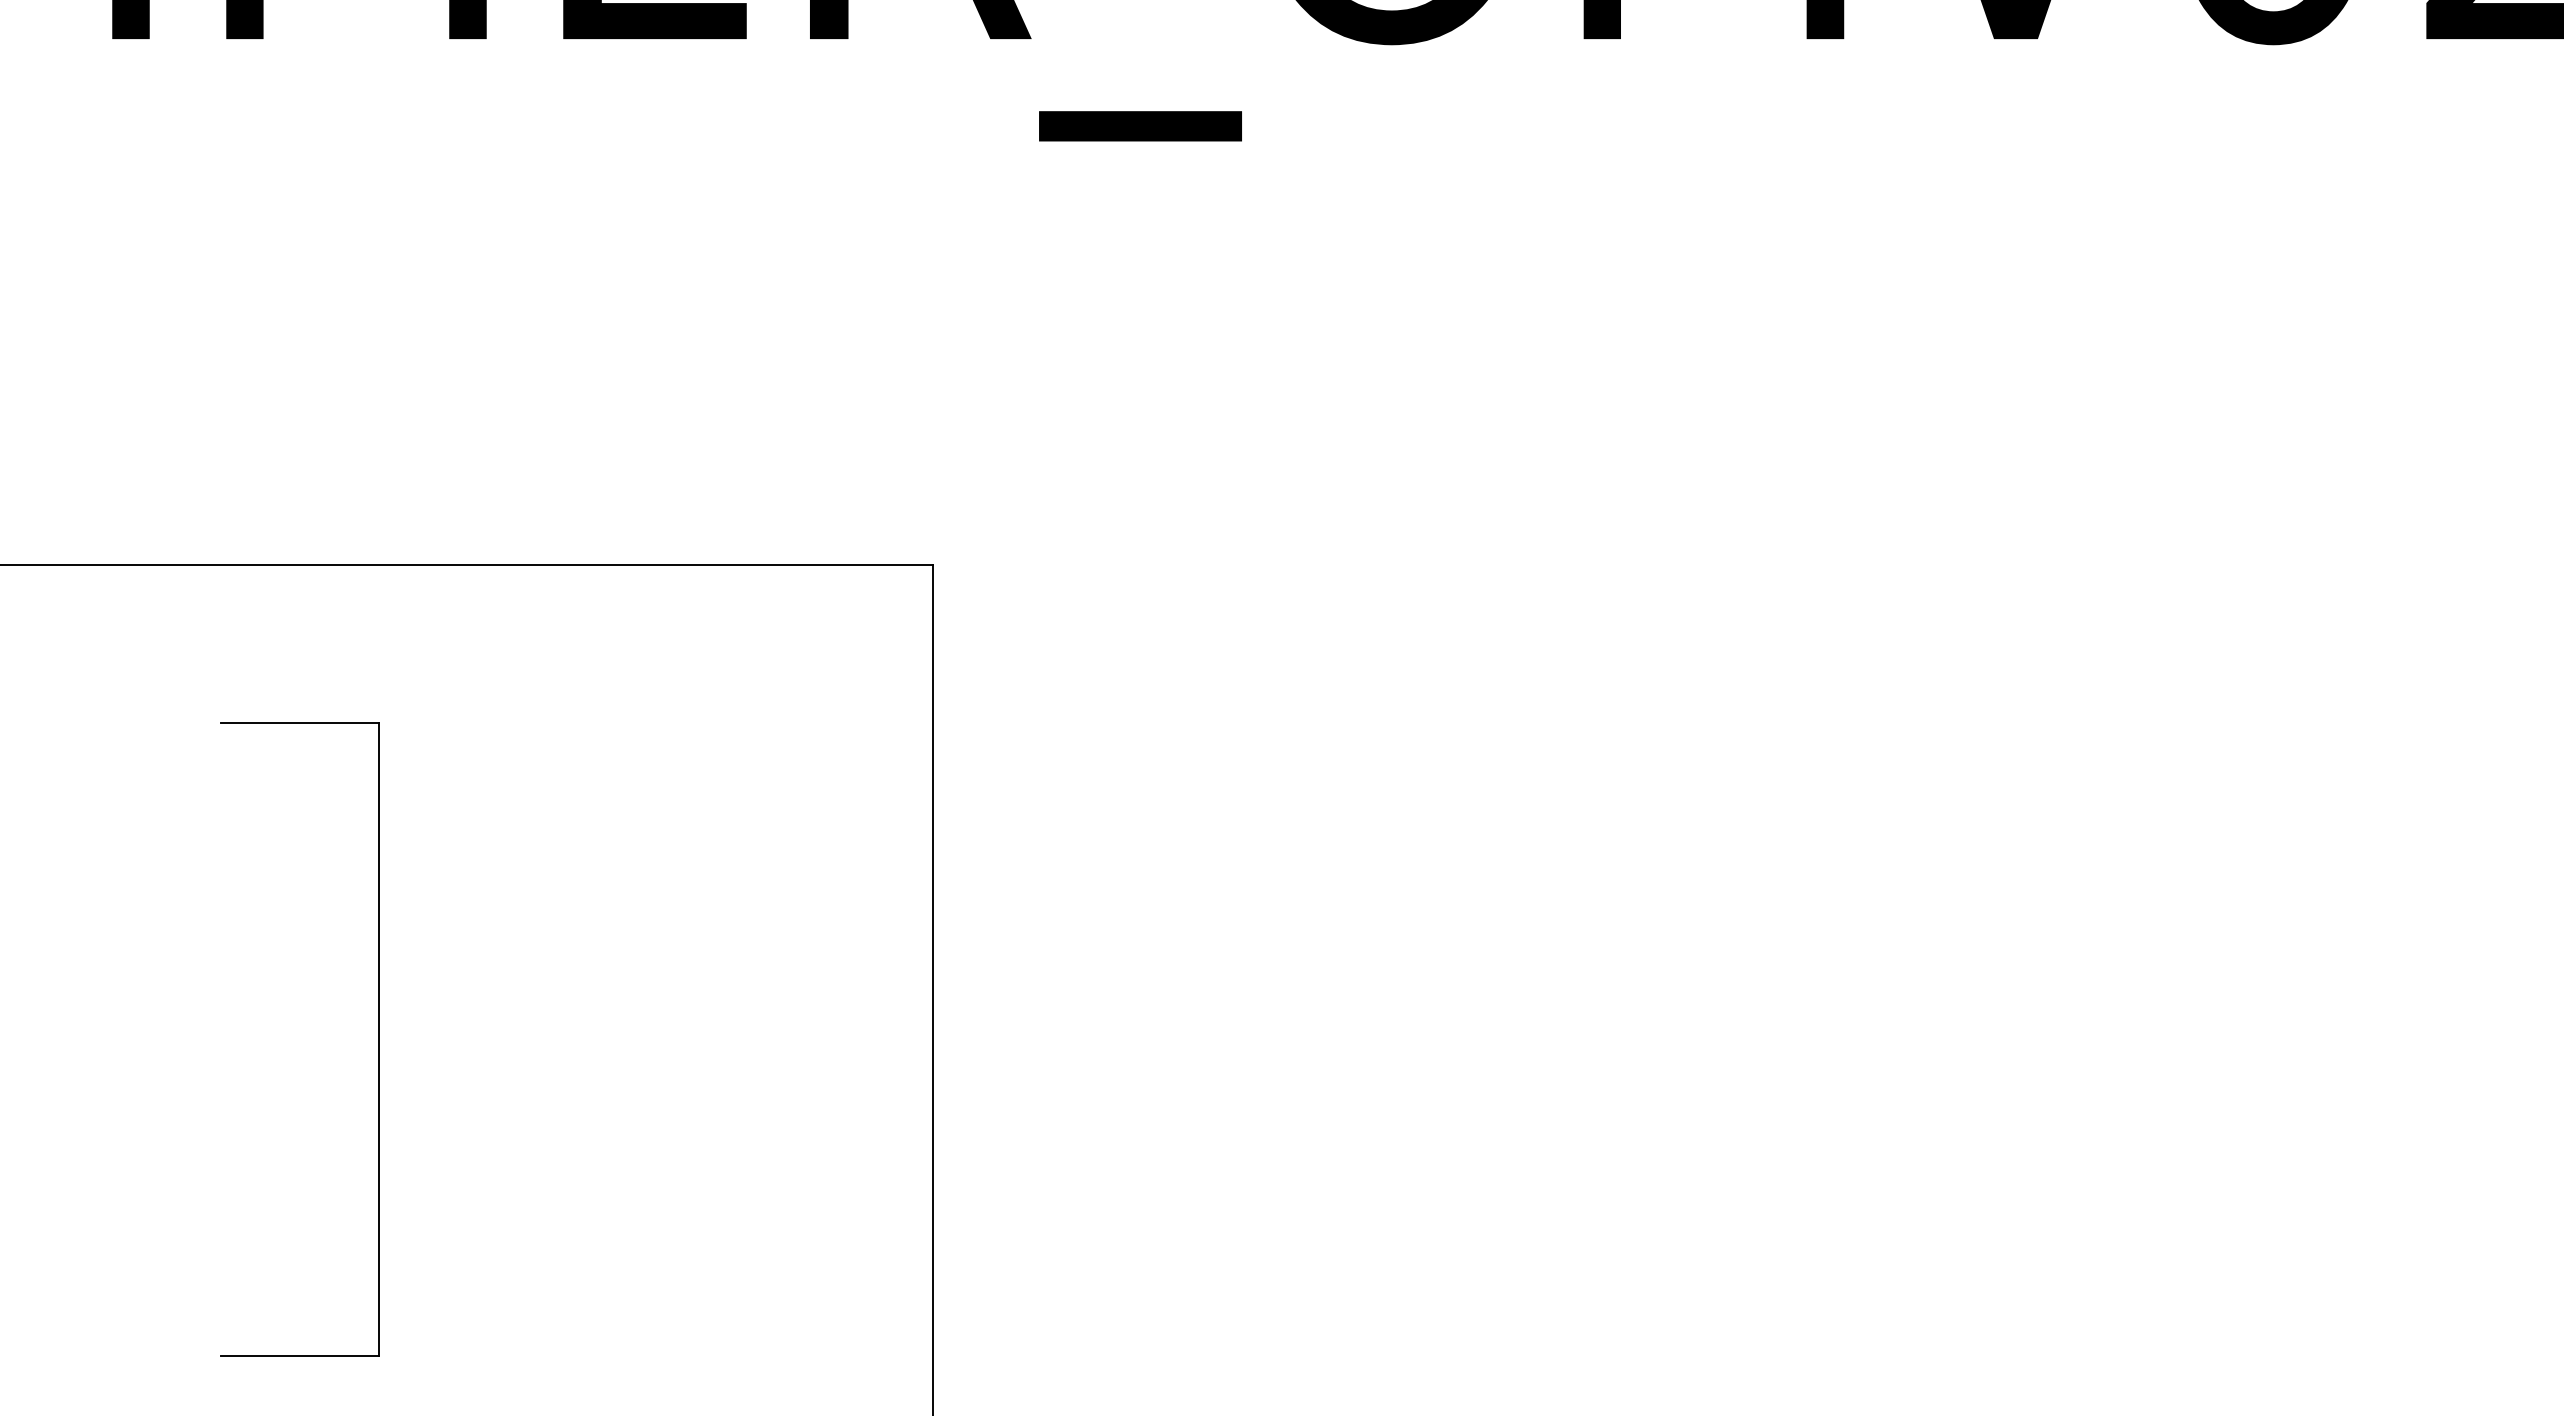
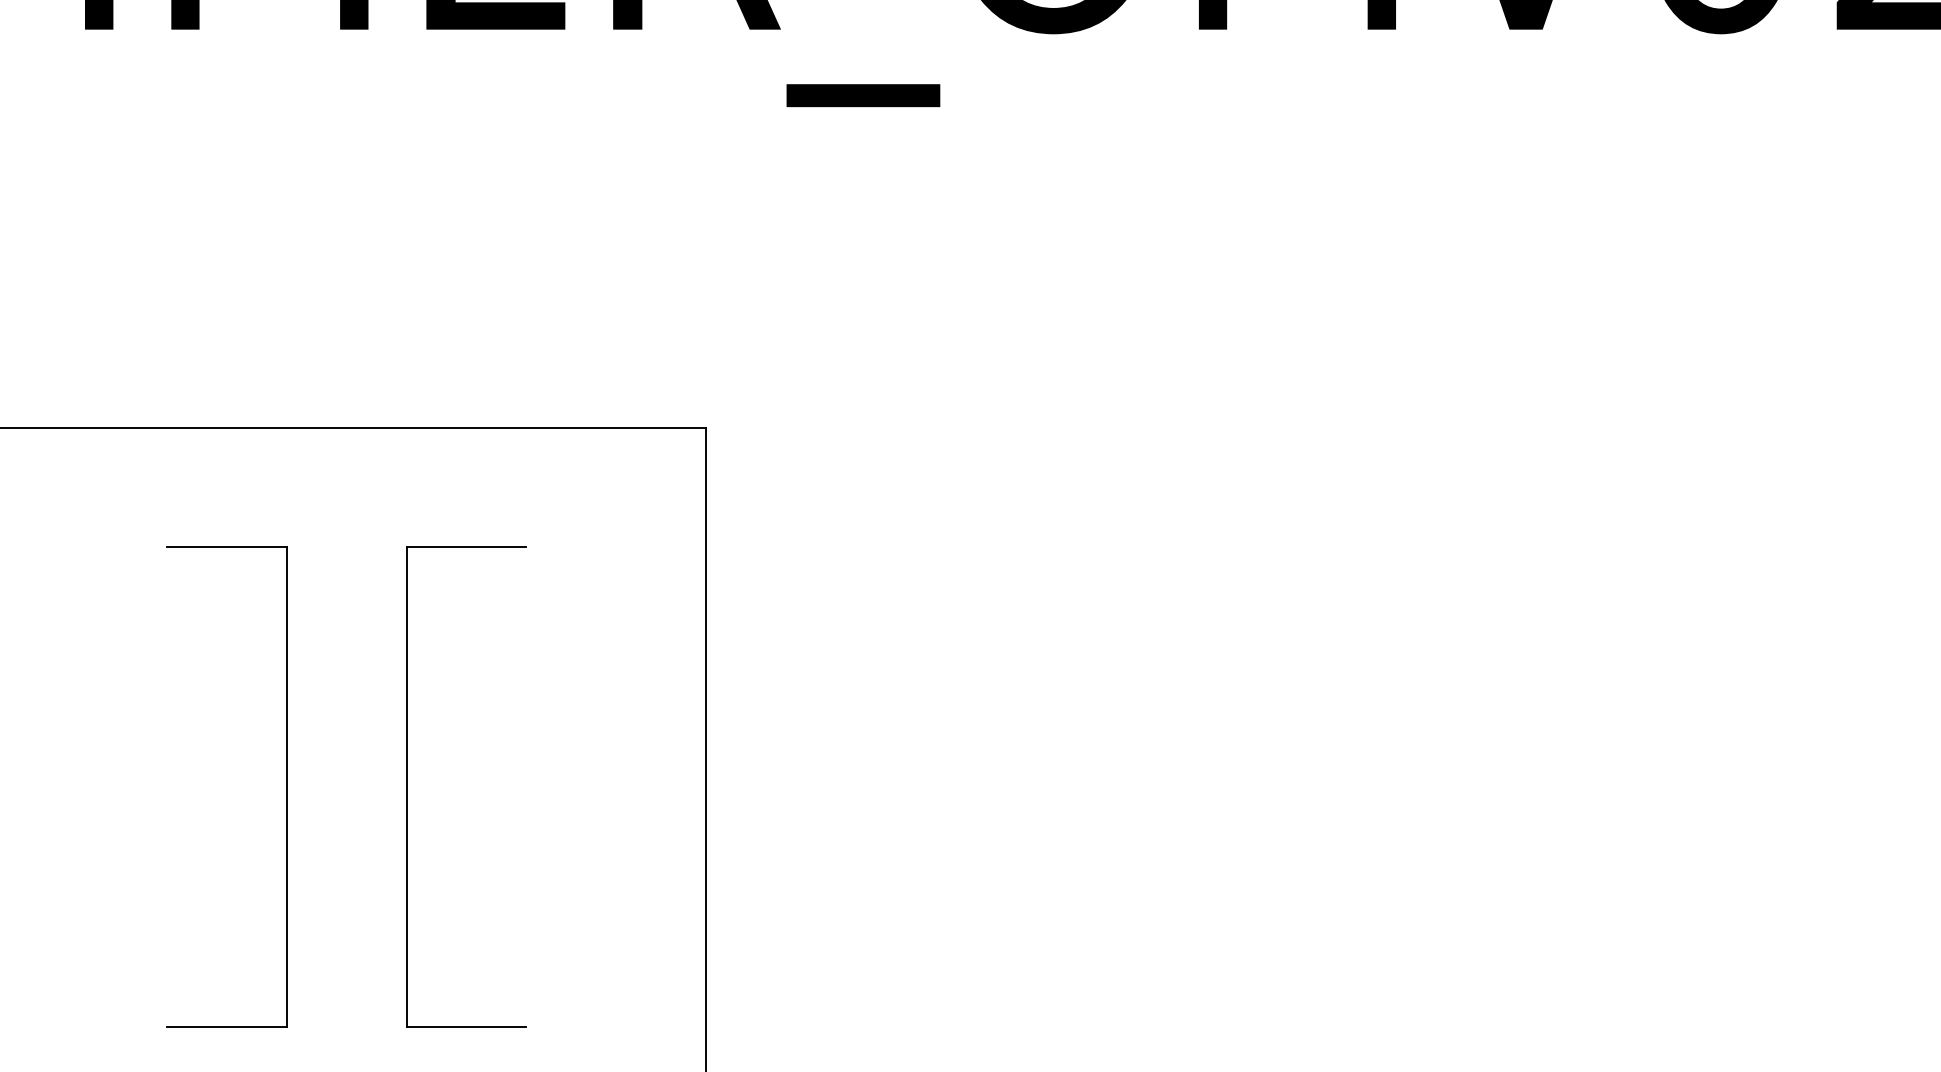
part: (537, 1039) -> (406, 786), added

